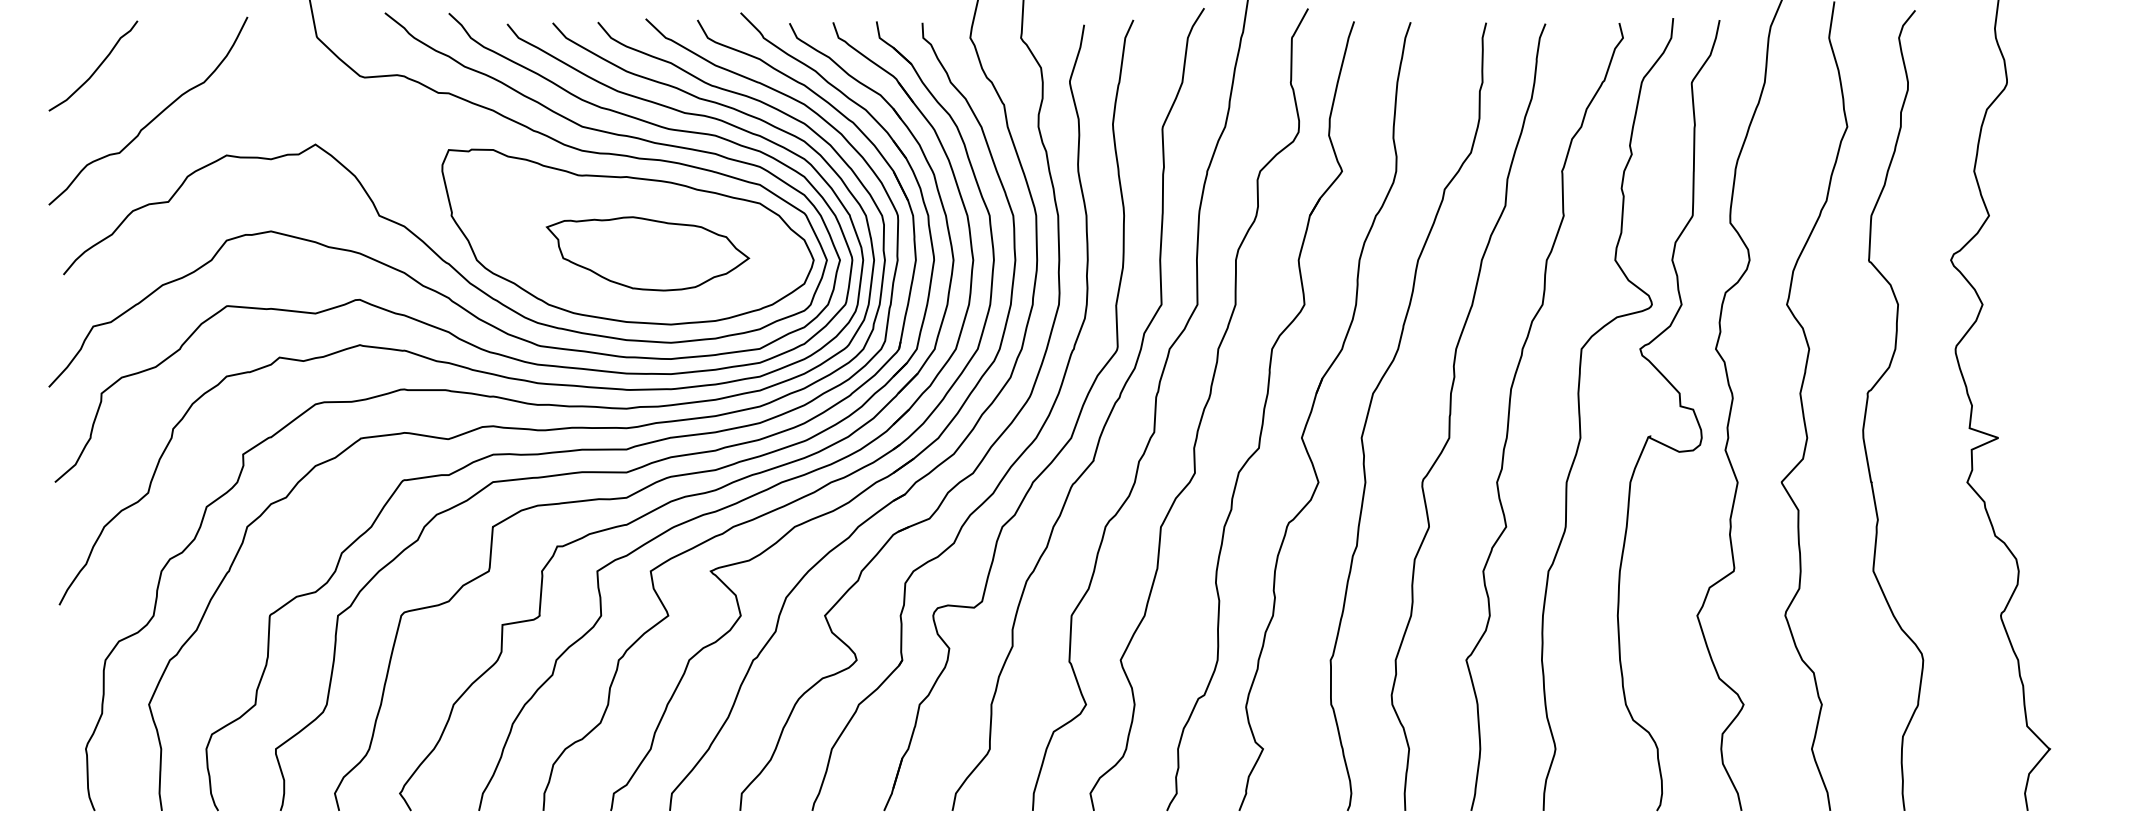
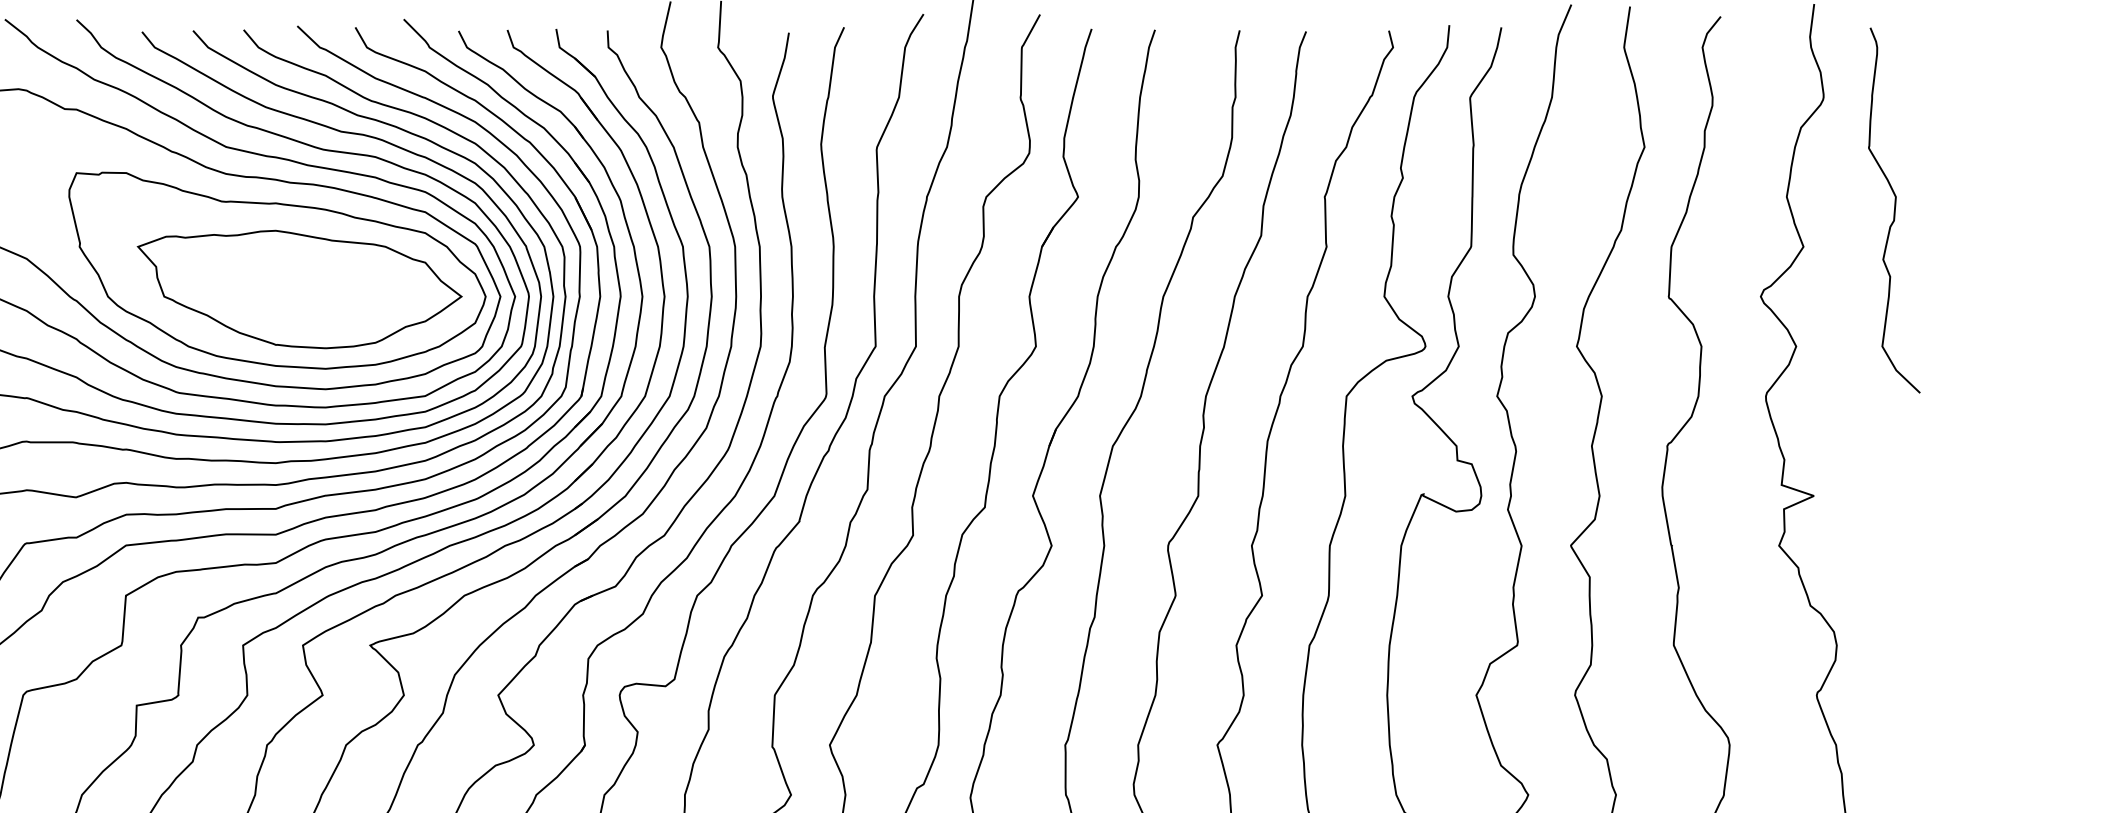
curve: (2069, 183) -> (1893, 210), added
part: (647, 253) -> (299, 289), size x1.43

